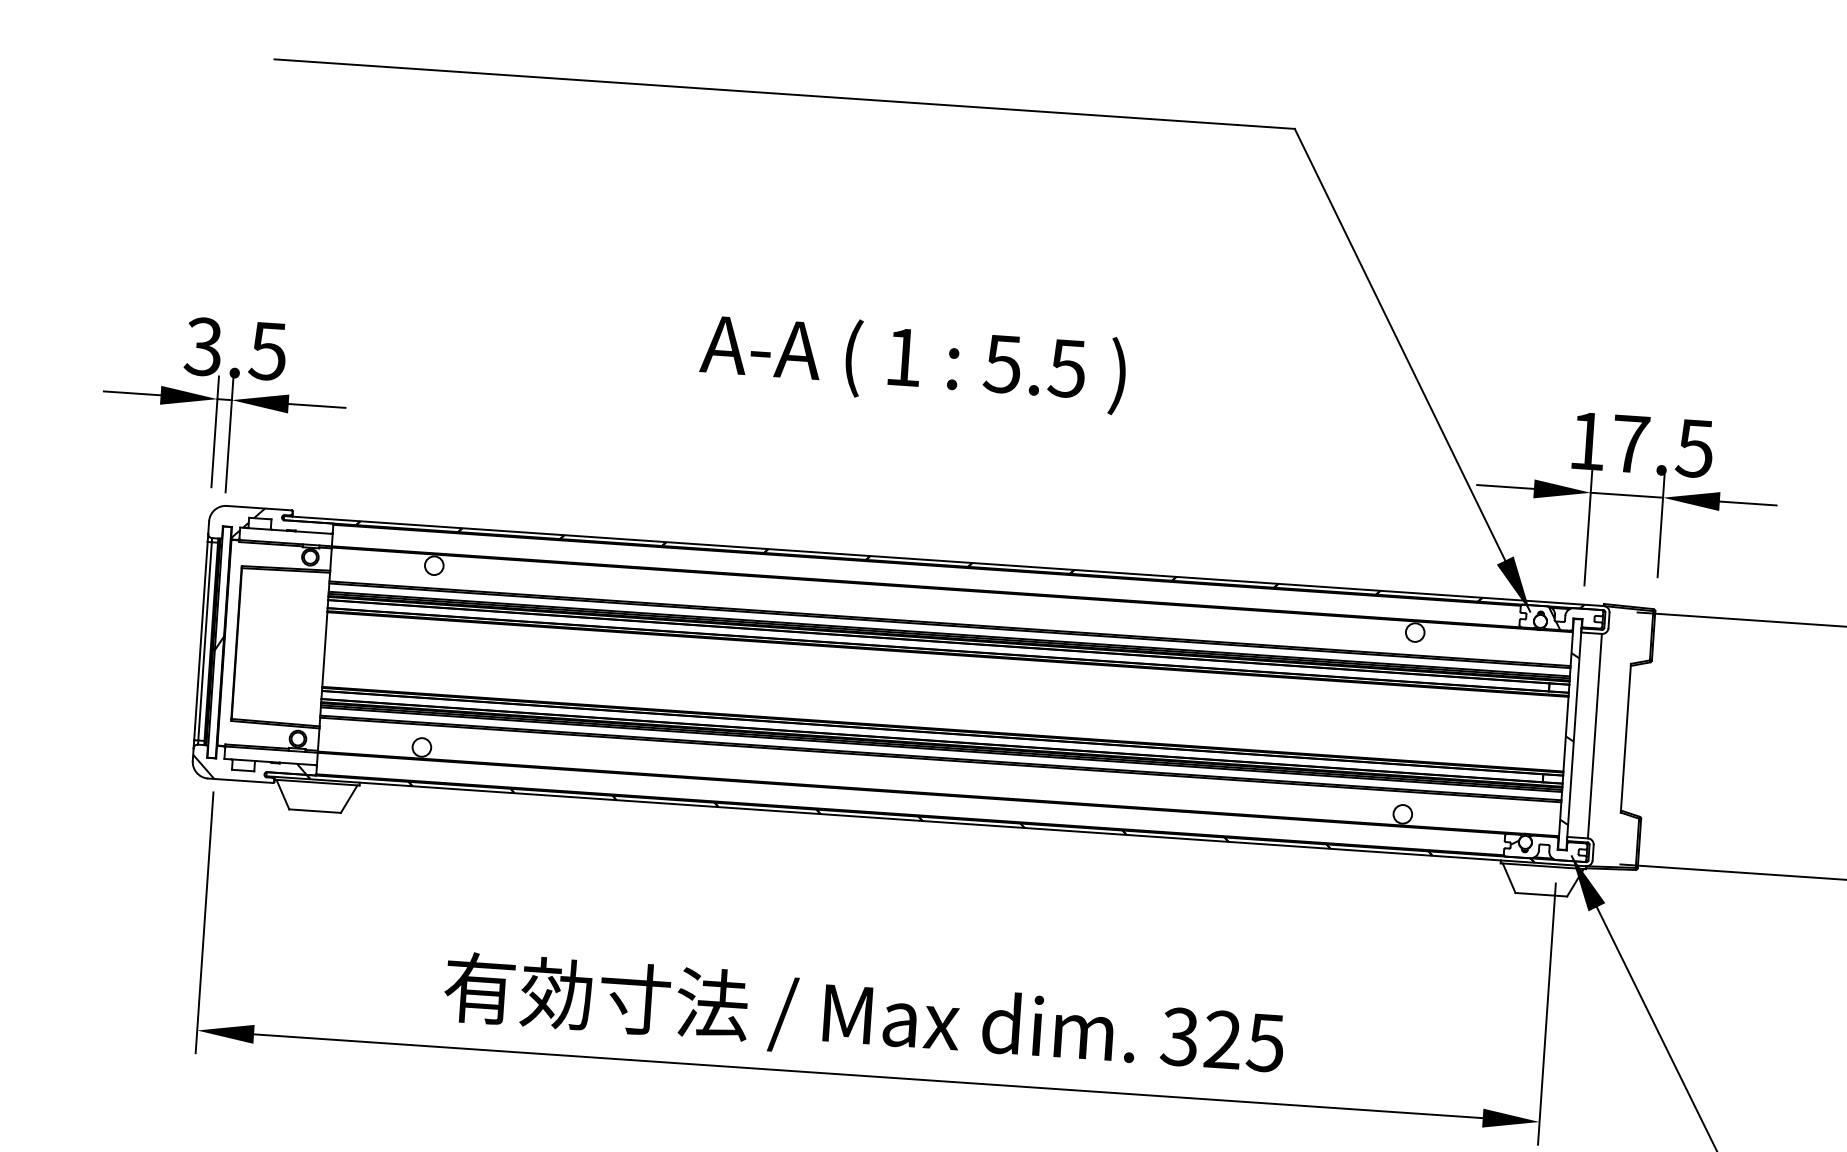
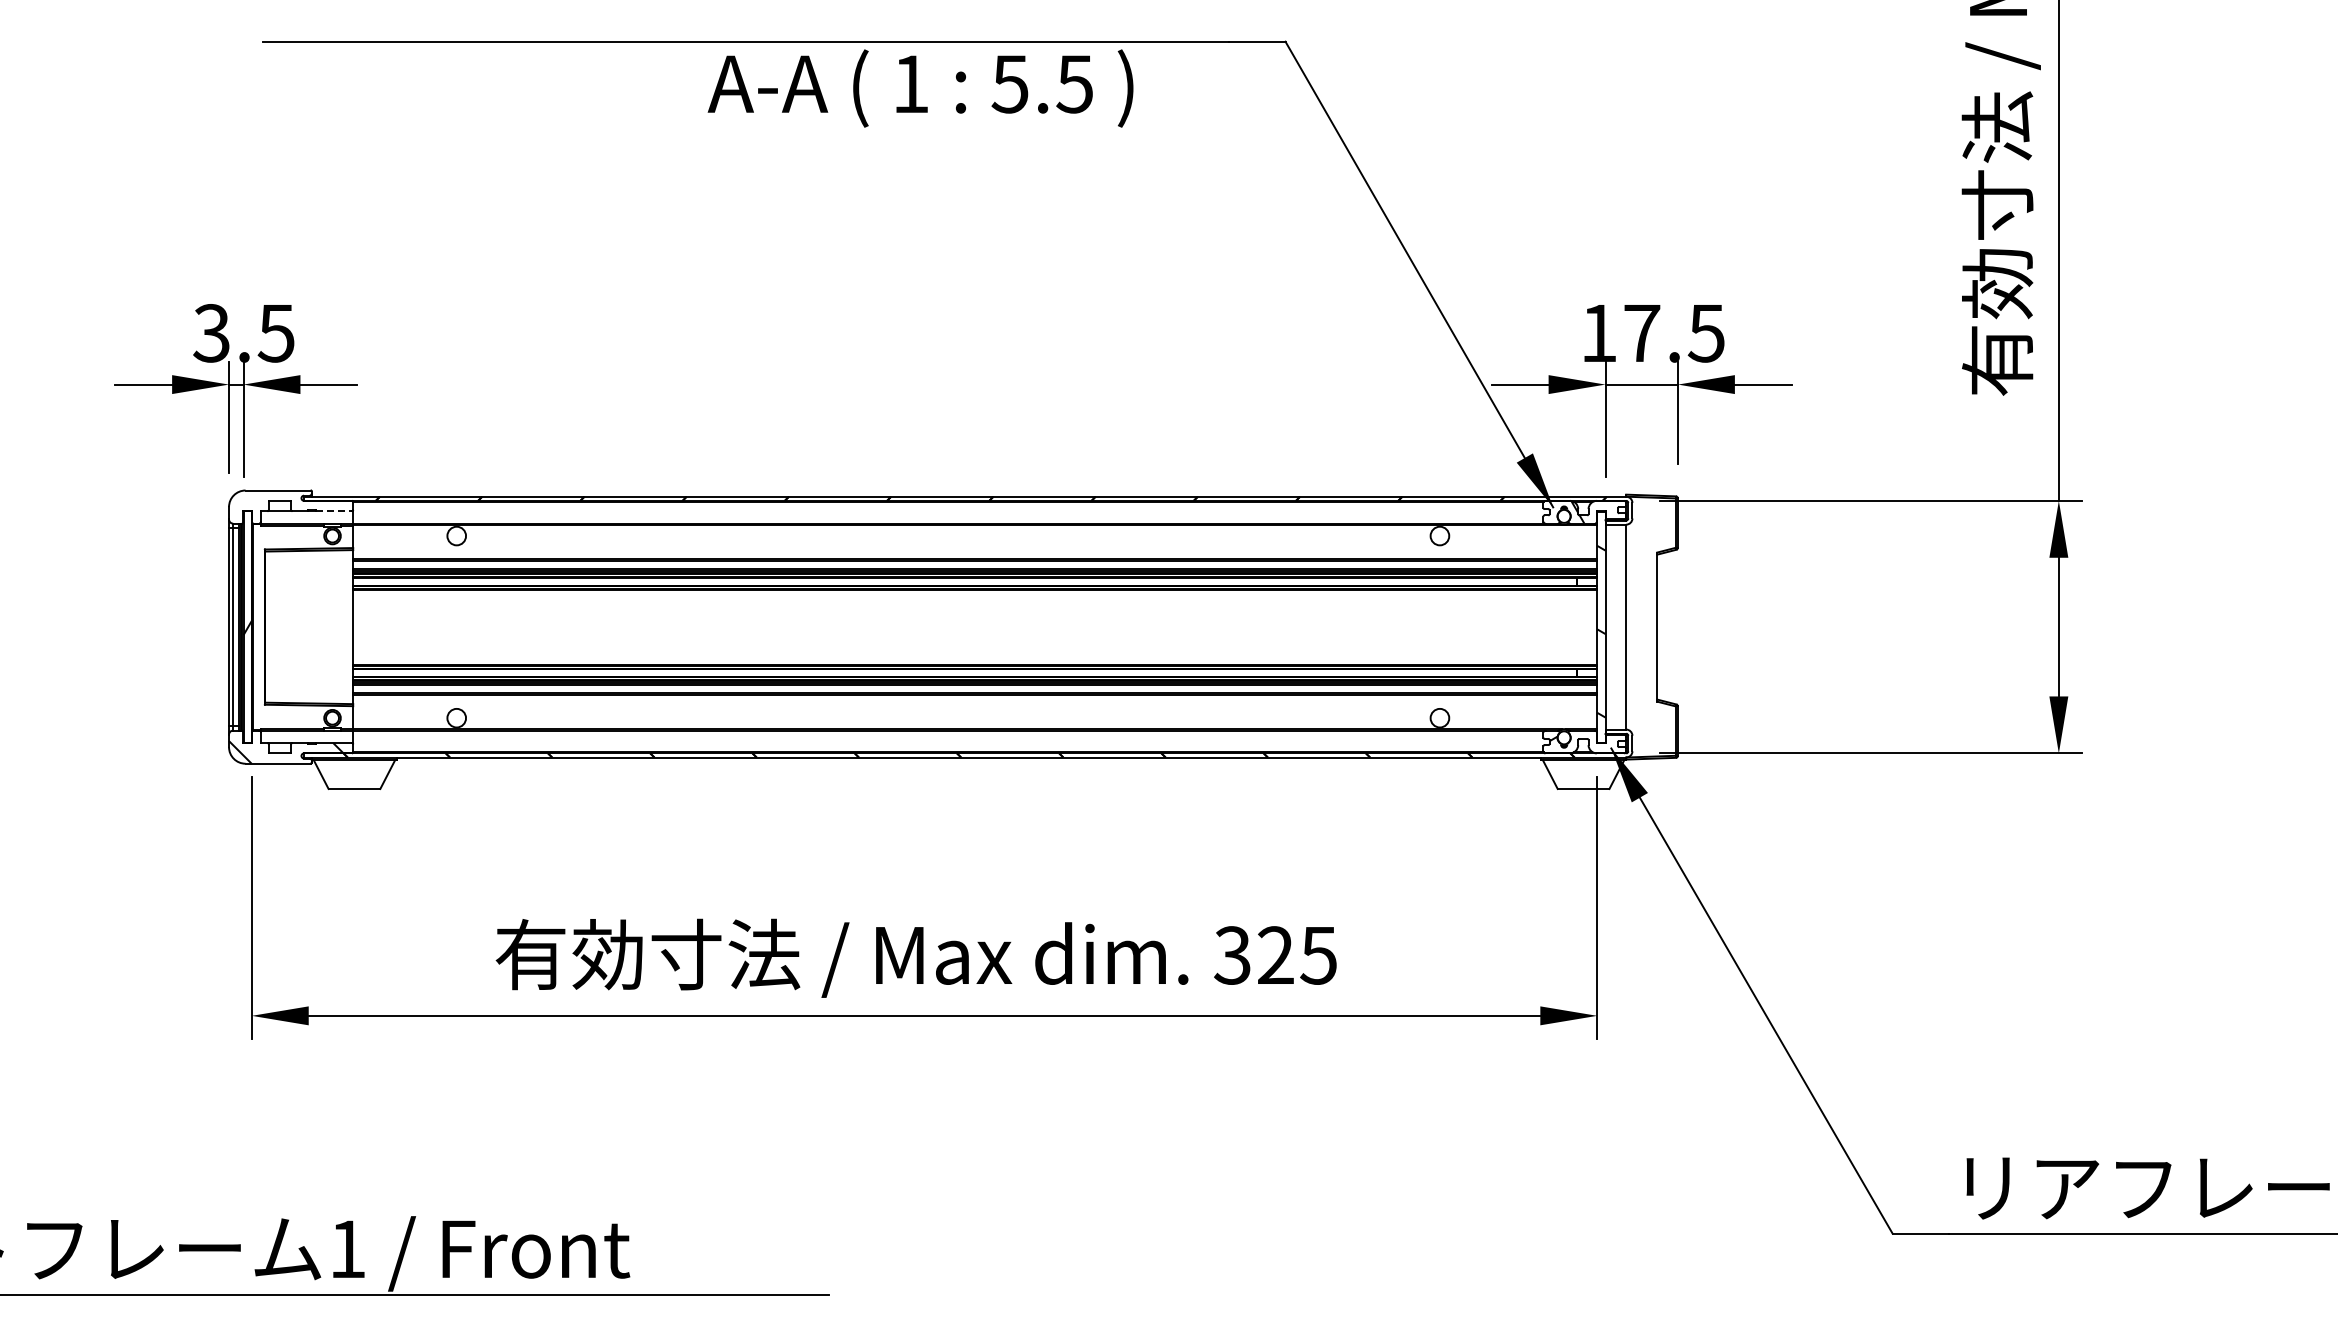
text: (913, 362) -> (920, 88), moved
hatch: (247, 523) -> (267, 506), removed
line: (314, 532) -> (334, 511), solid -> dashed

